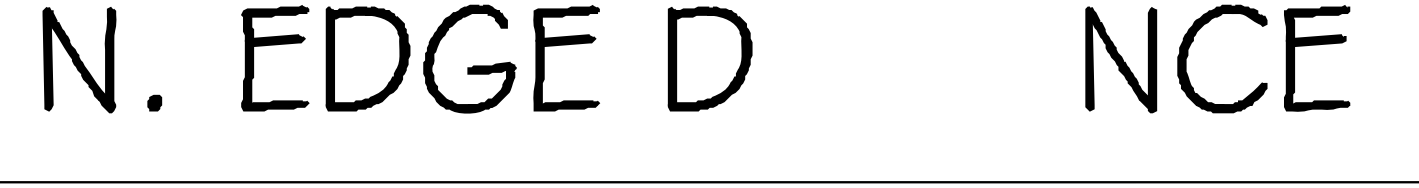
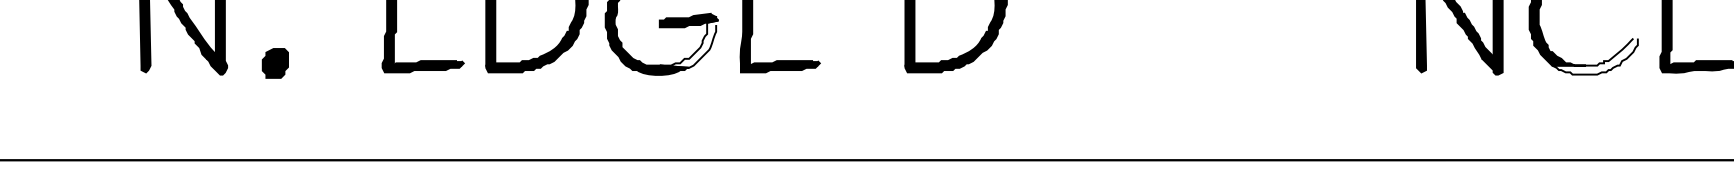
fill: (492, 87) -> (689, 44), removed
fill: (1231, 97) -> (1594, 56), removed
part: (154, 102) -> (275, 62), size x1.6

